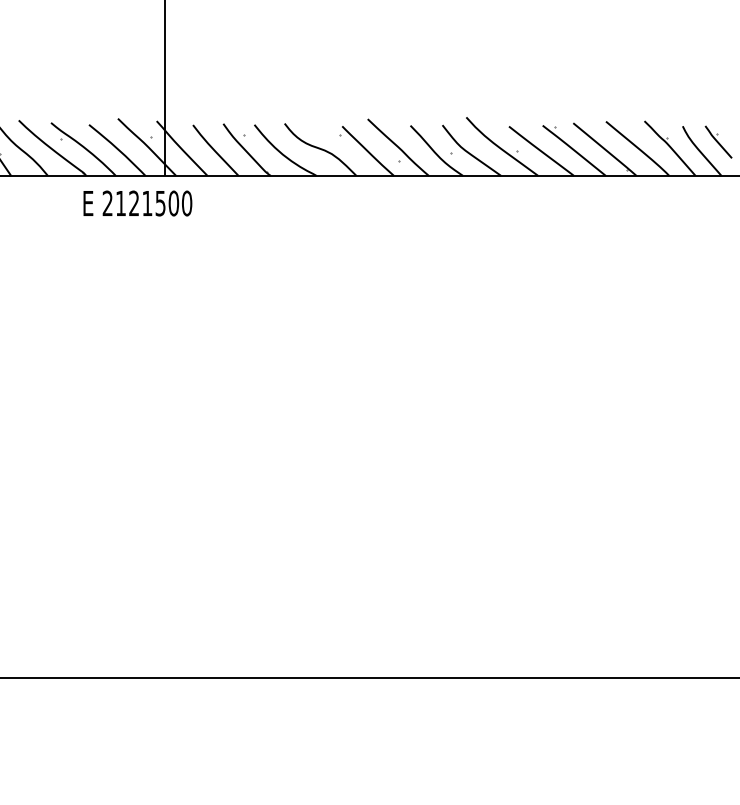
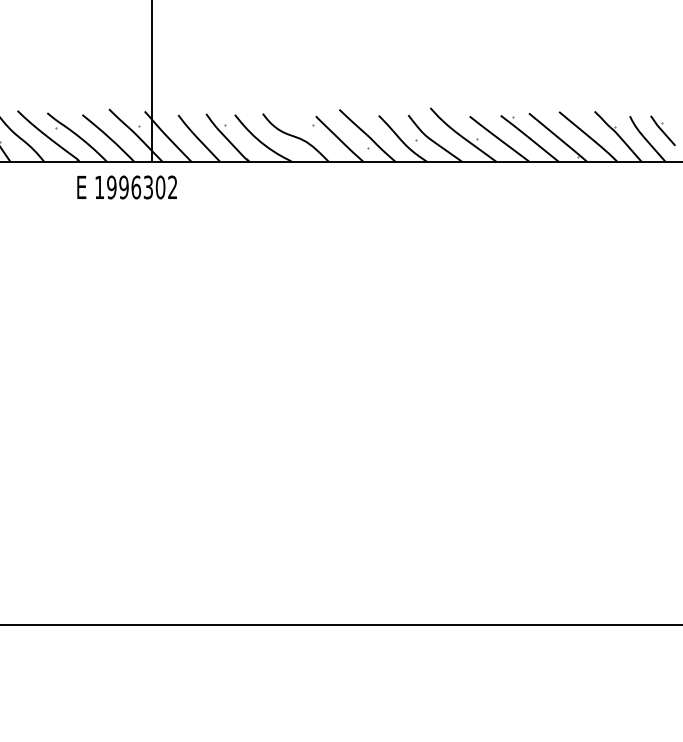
text: (147, 203) -> (136, 187), 2121500 -> 1996302

